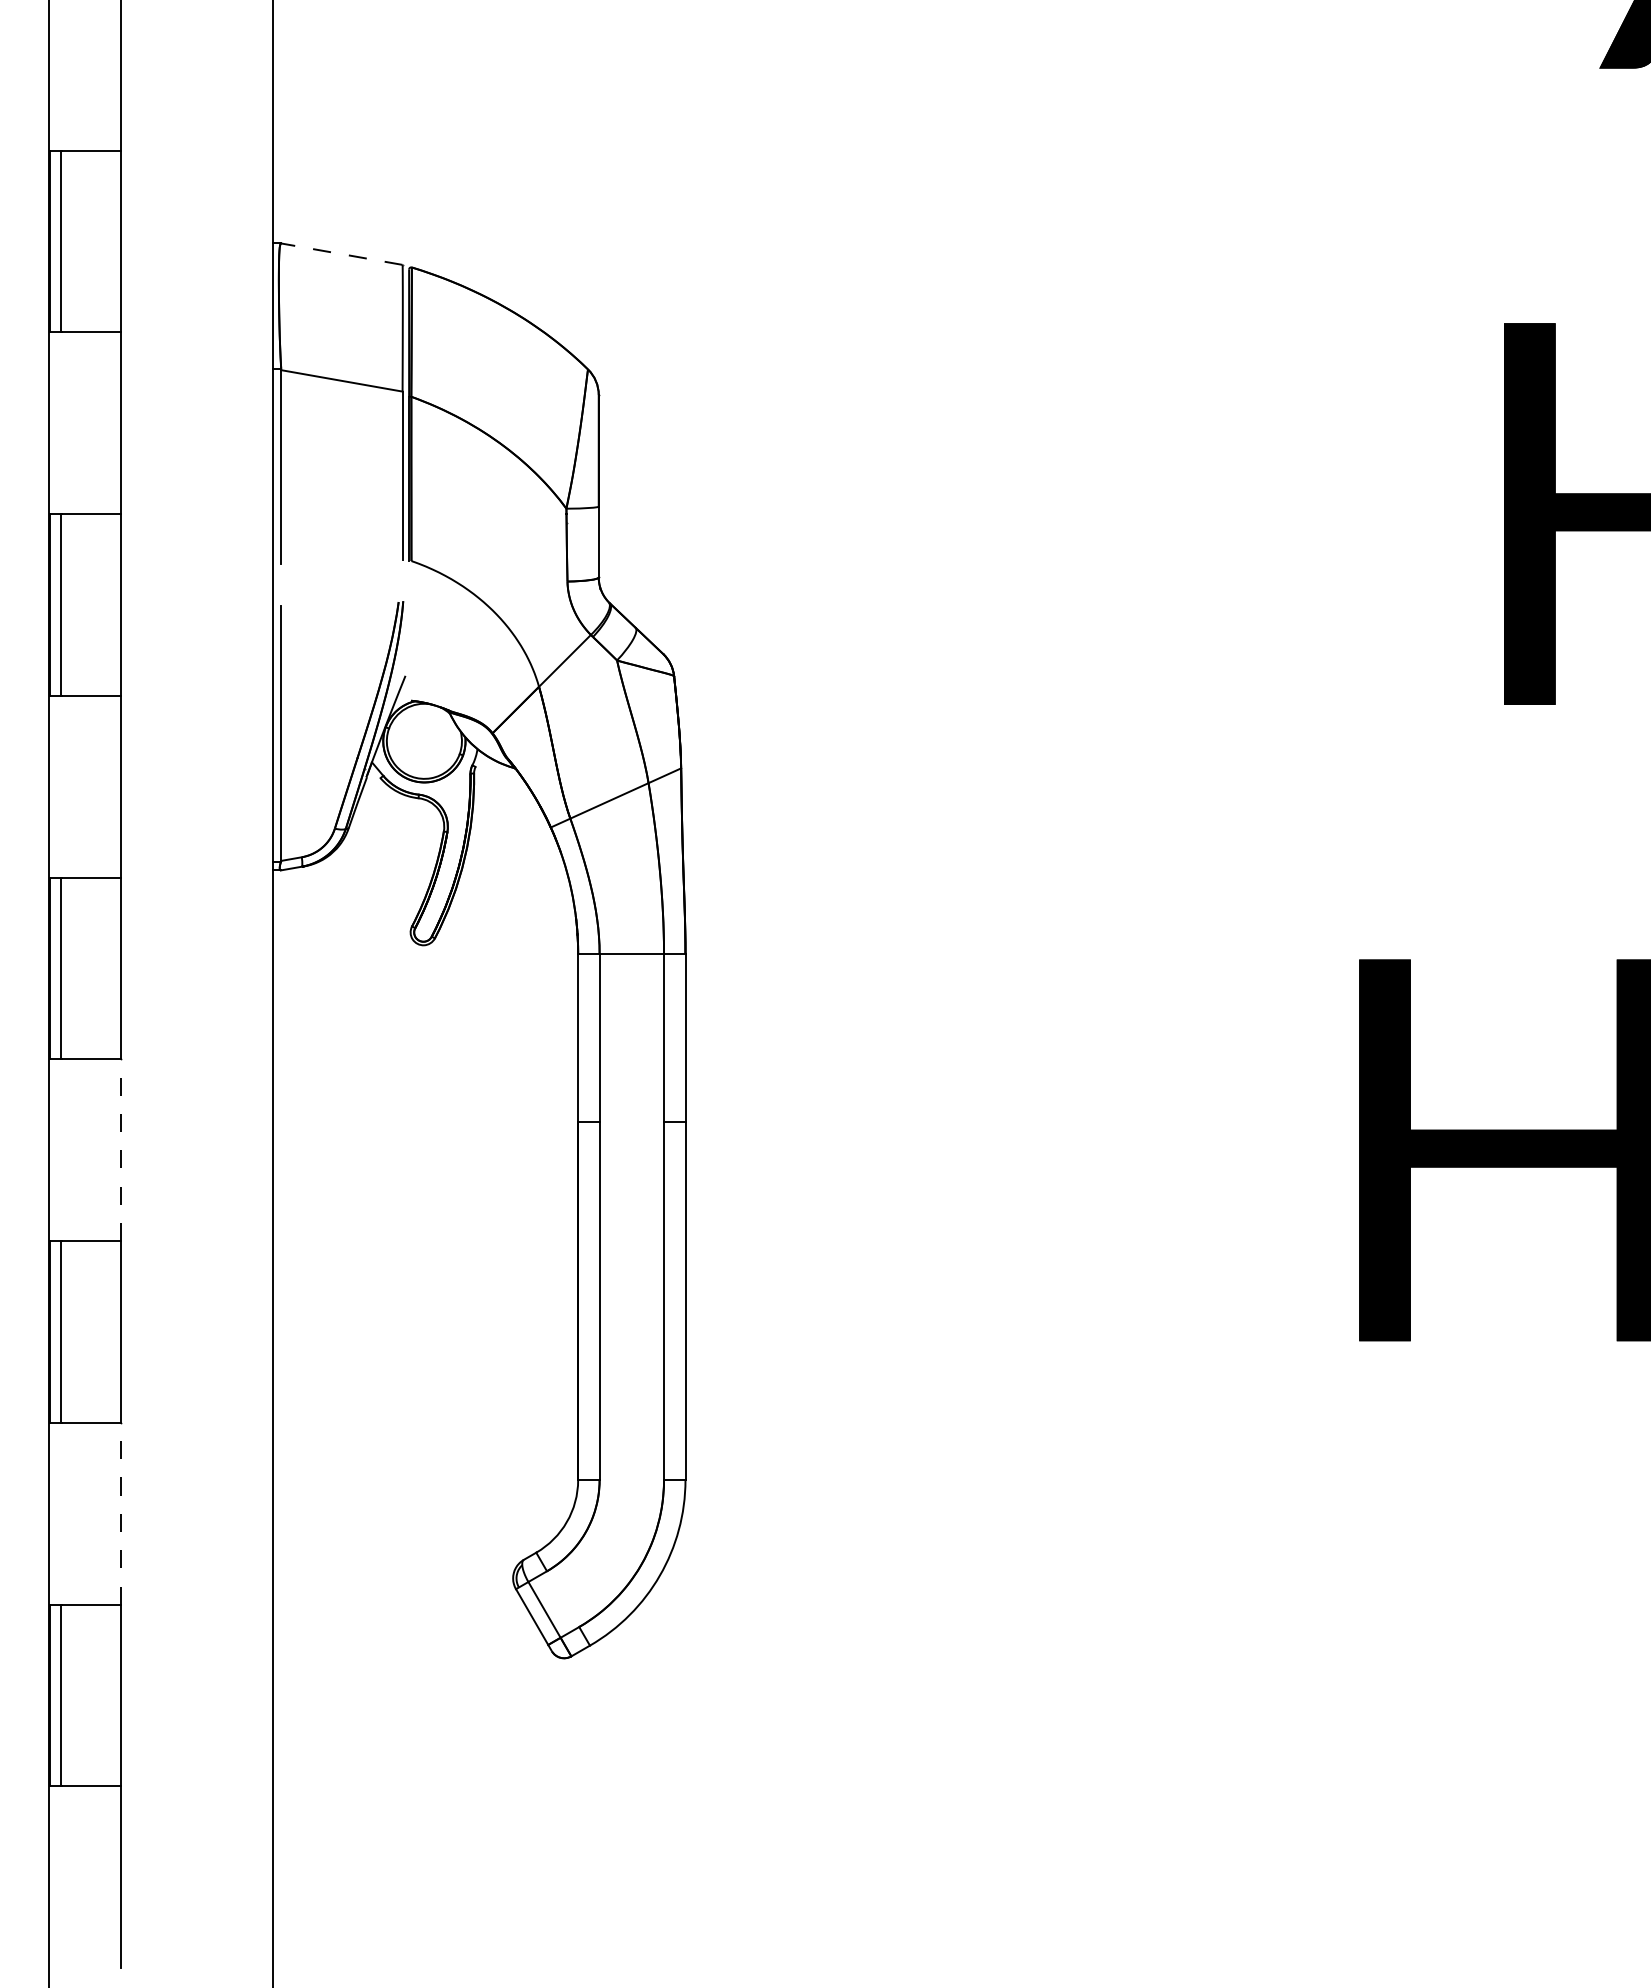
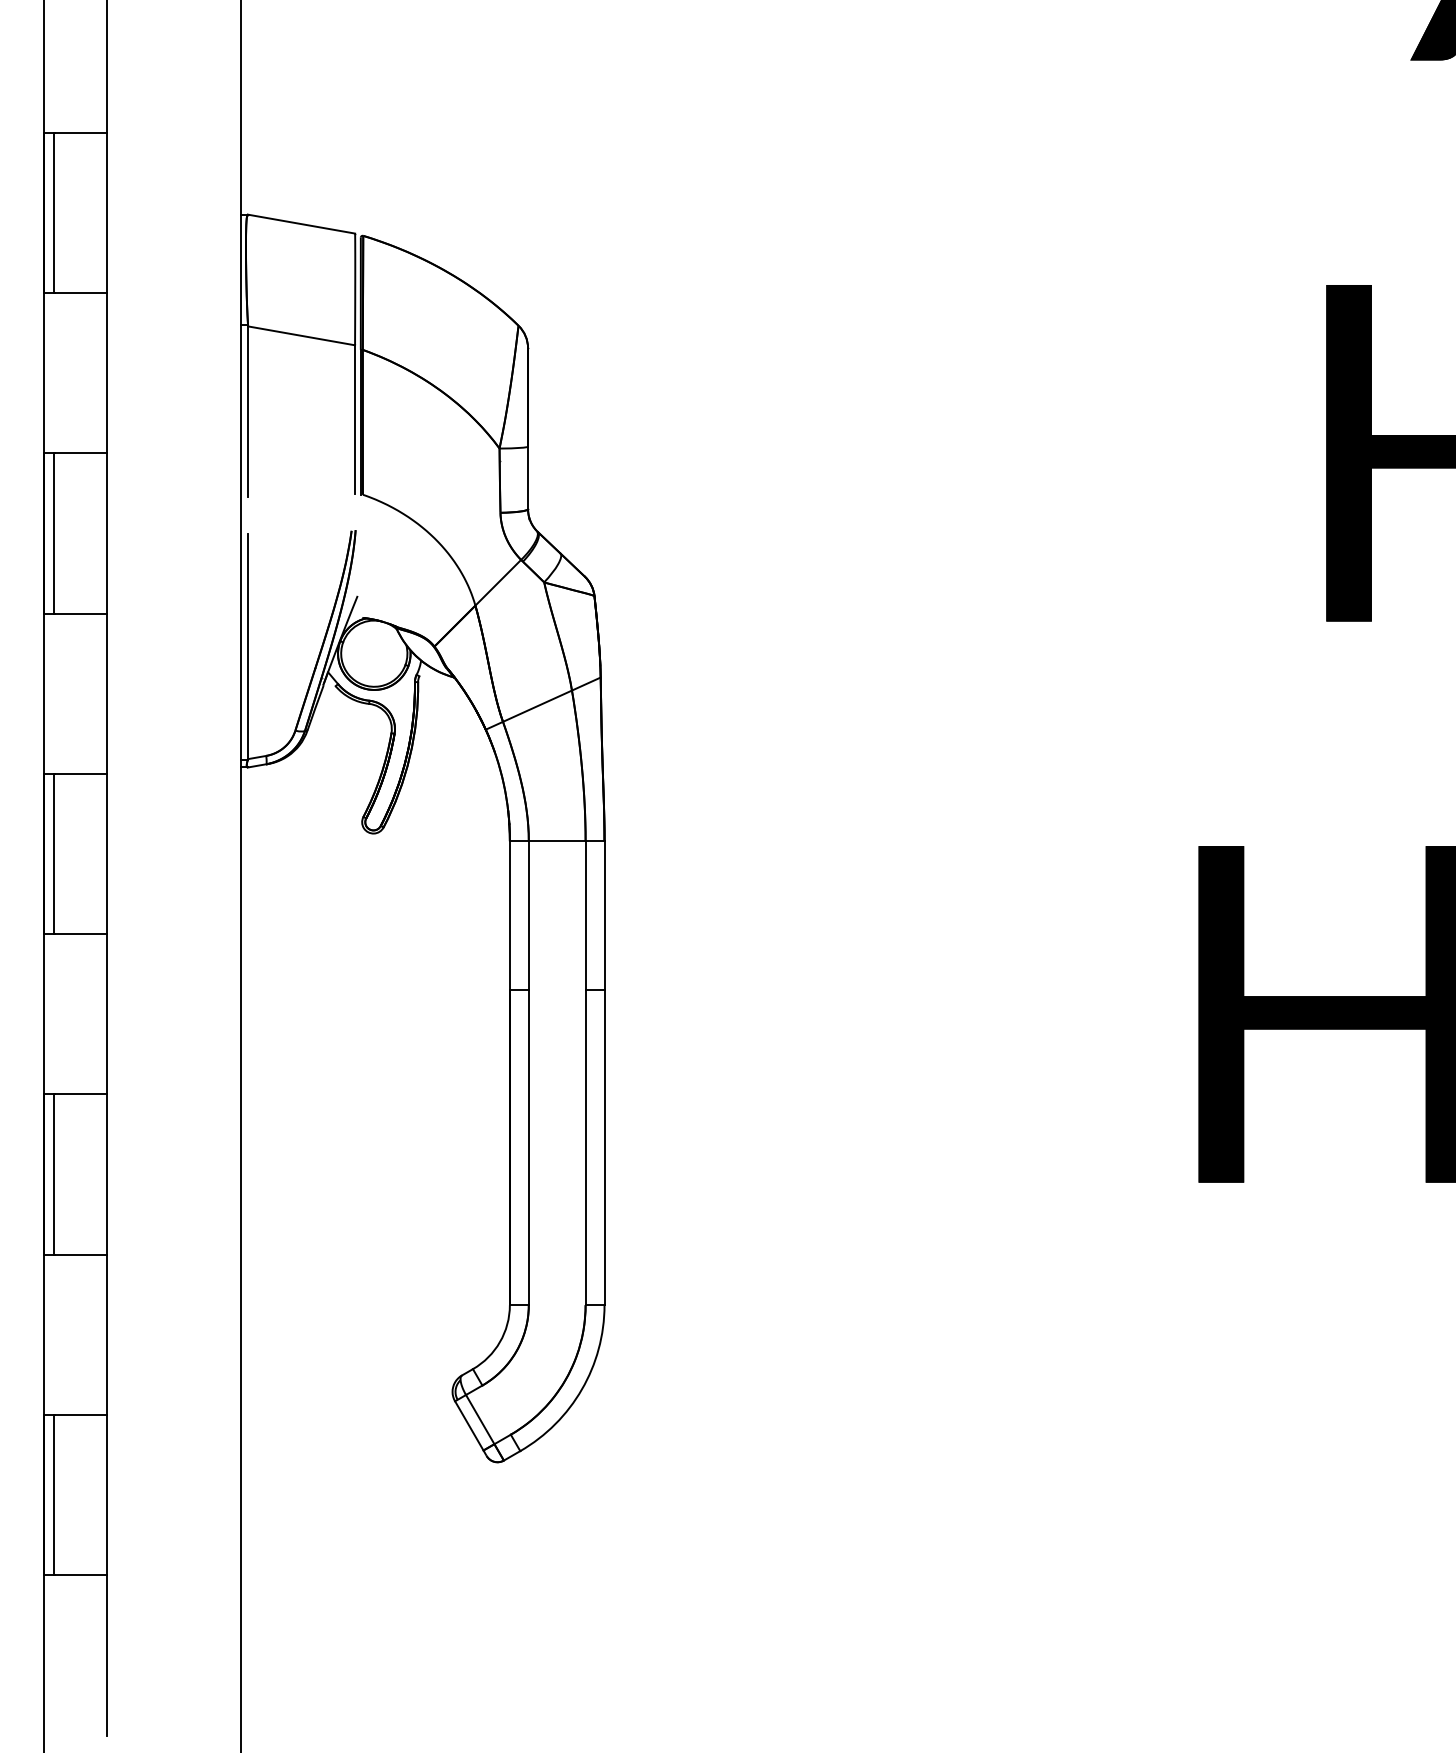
line: (341, 254) -> (301, 224), dashed -> solid
line: (121, 1150) -> (107, 1014), dashed -> solid
line: (121, 1513) -> (107, 1334), dashed -> solid

